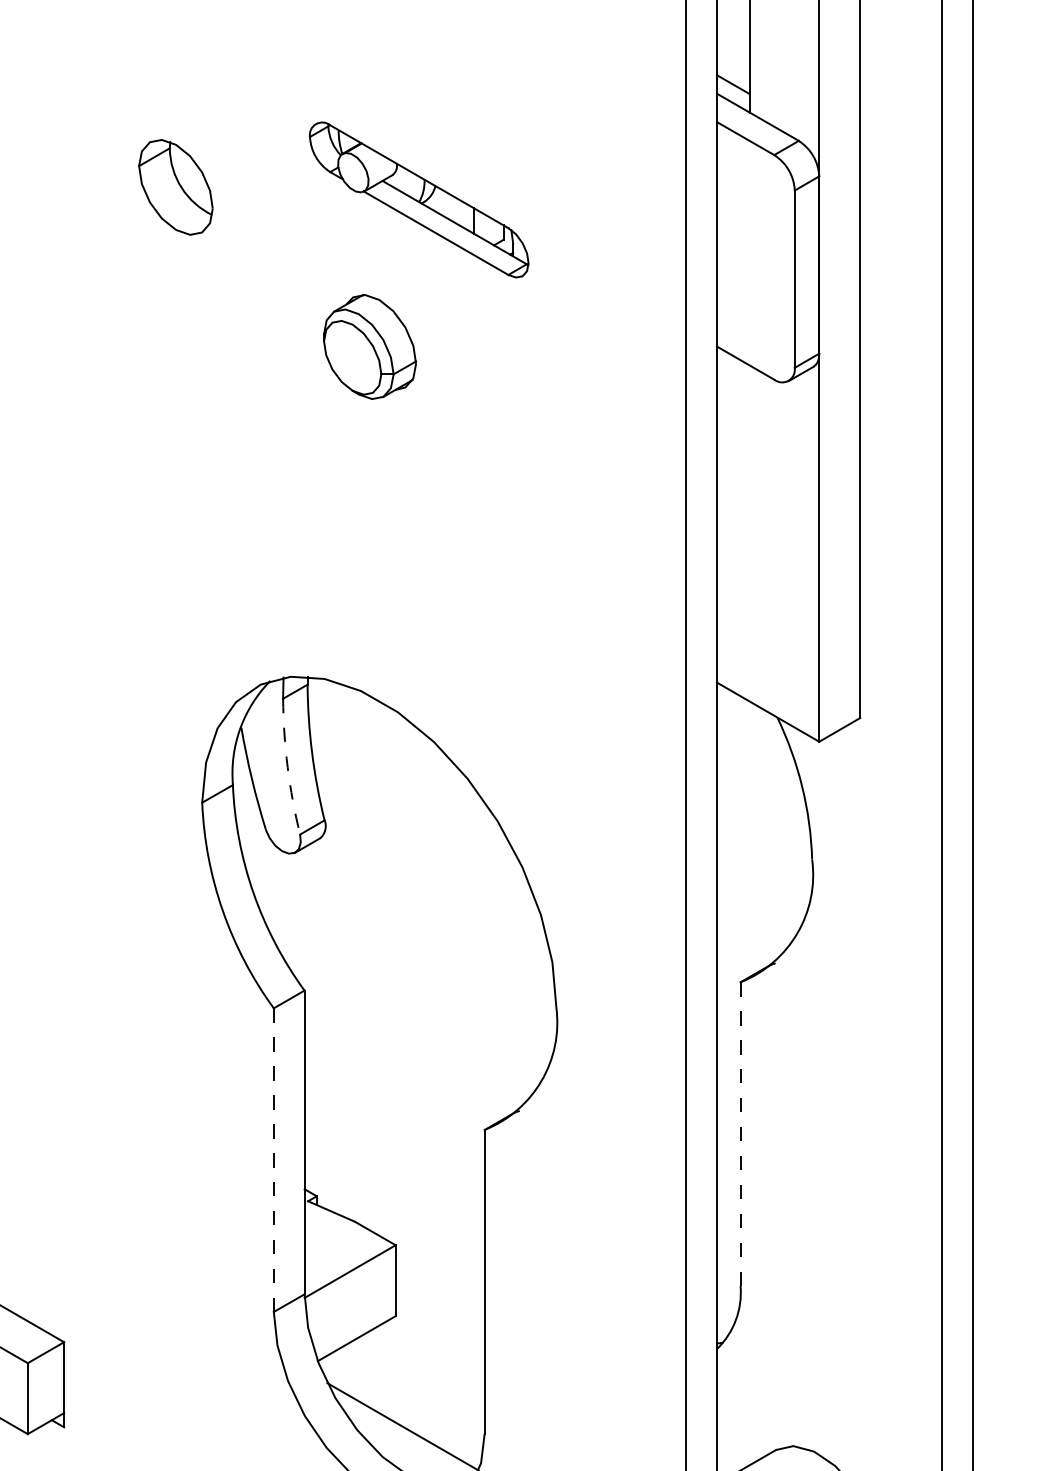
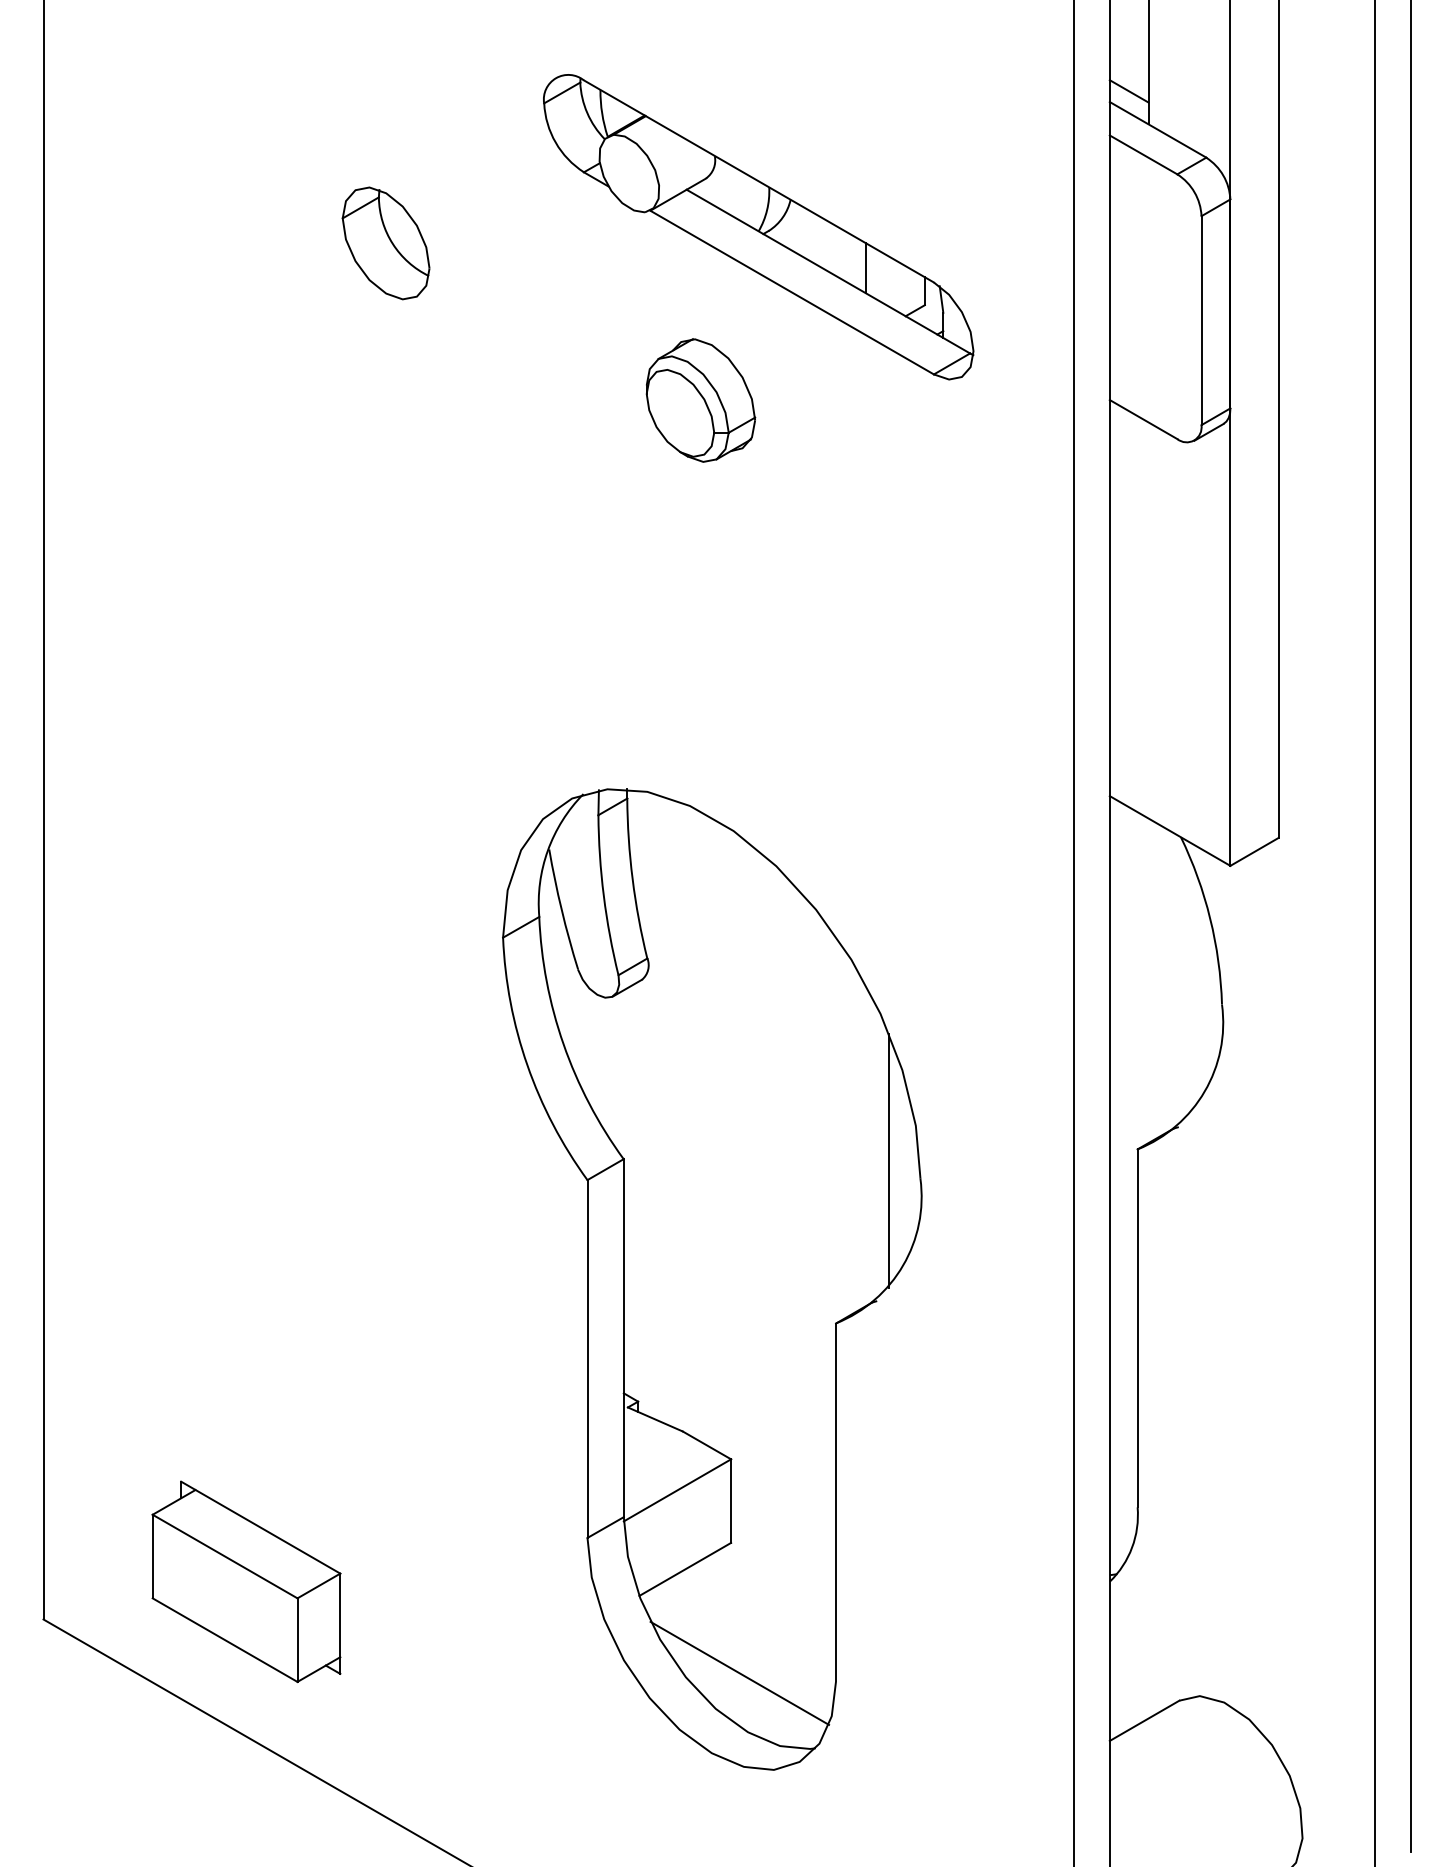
part: (175, 187) -> (385, 243), moved
part: (418, 200) -> (758, 227), size x1.67
arc: (287, 766) -> (603, 895), dashed -> solid
line: (530, 991) -> (889, 1160), added
line: (740, 1133) -> (1137, 1327), dashed -> solid
line: (273, 1160) -> (587, 1359), dashed -> solid

